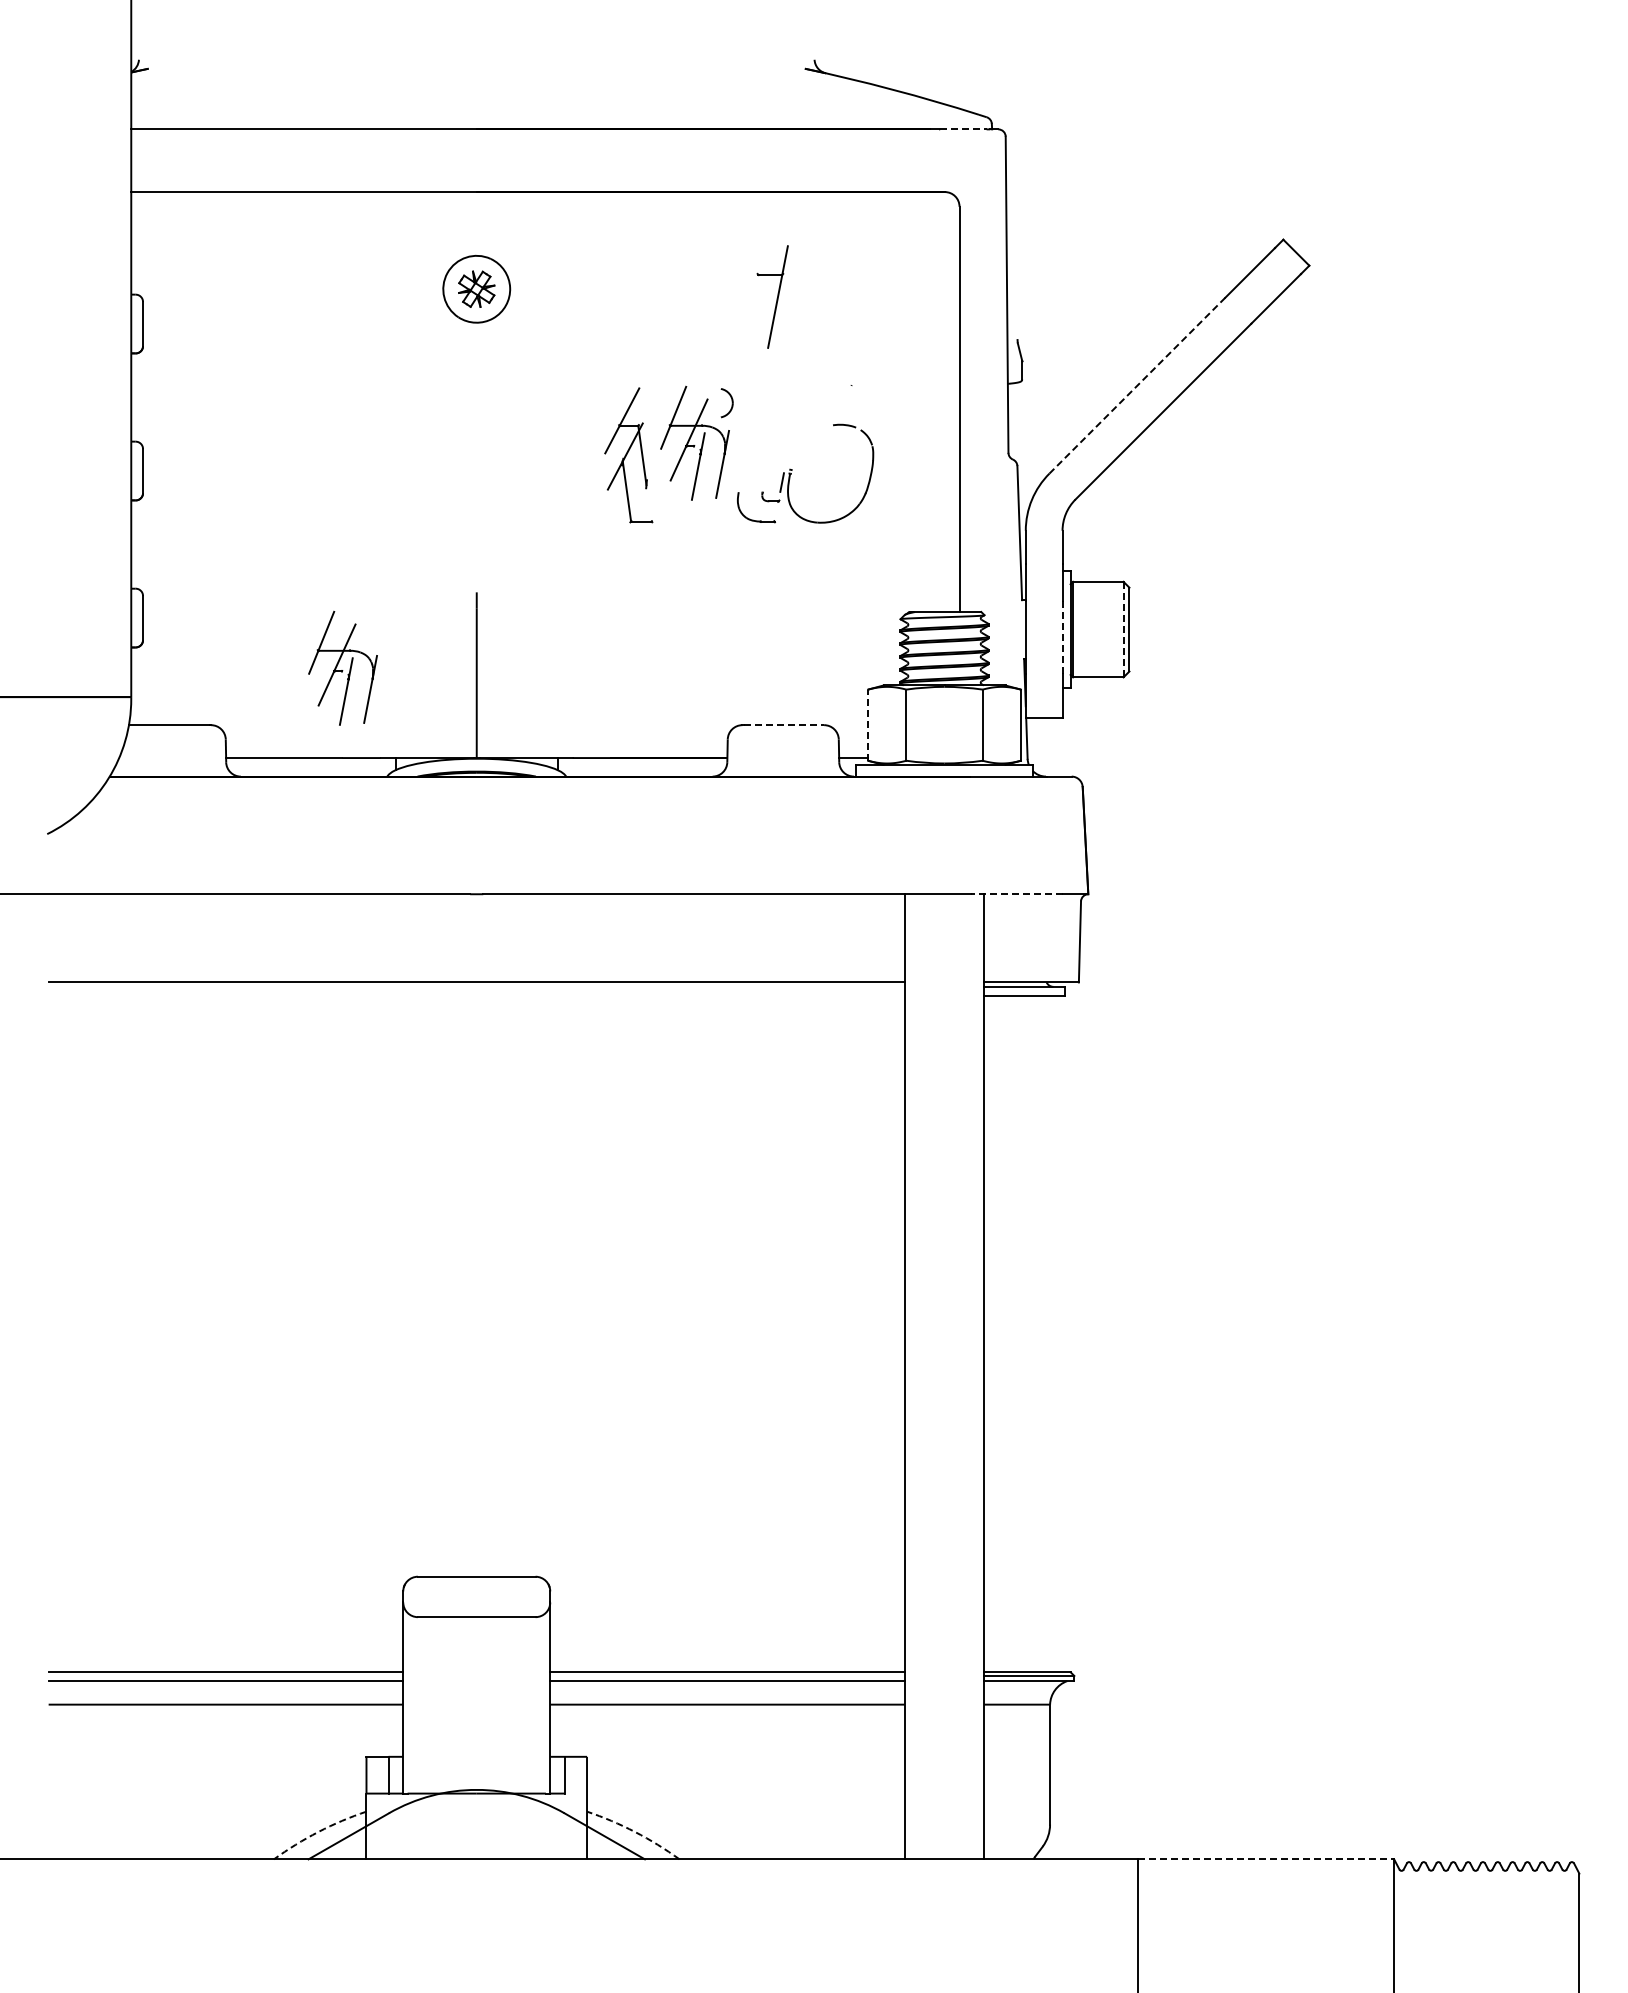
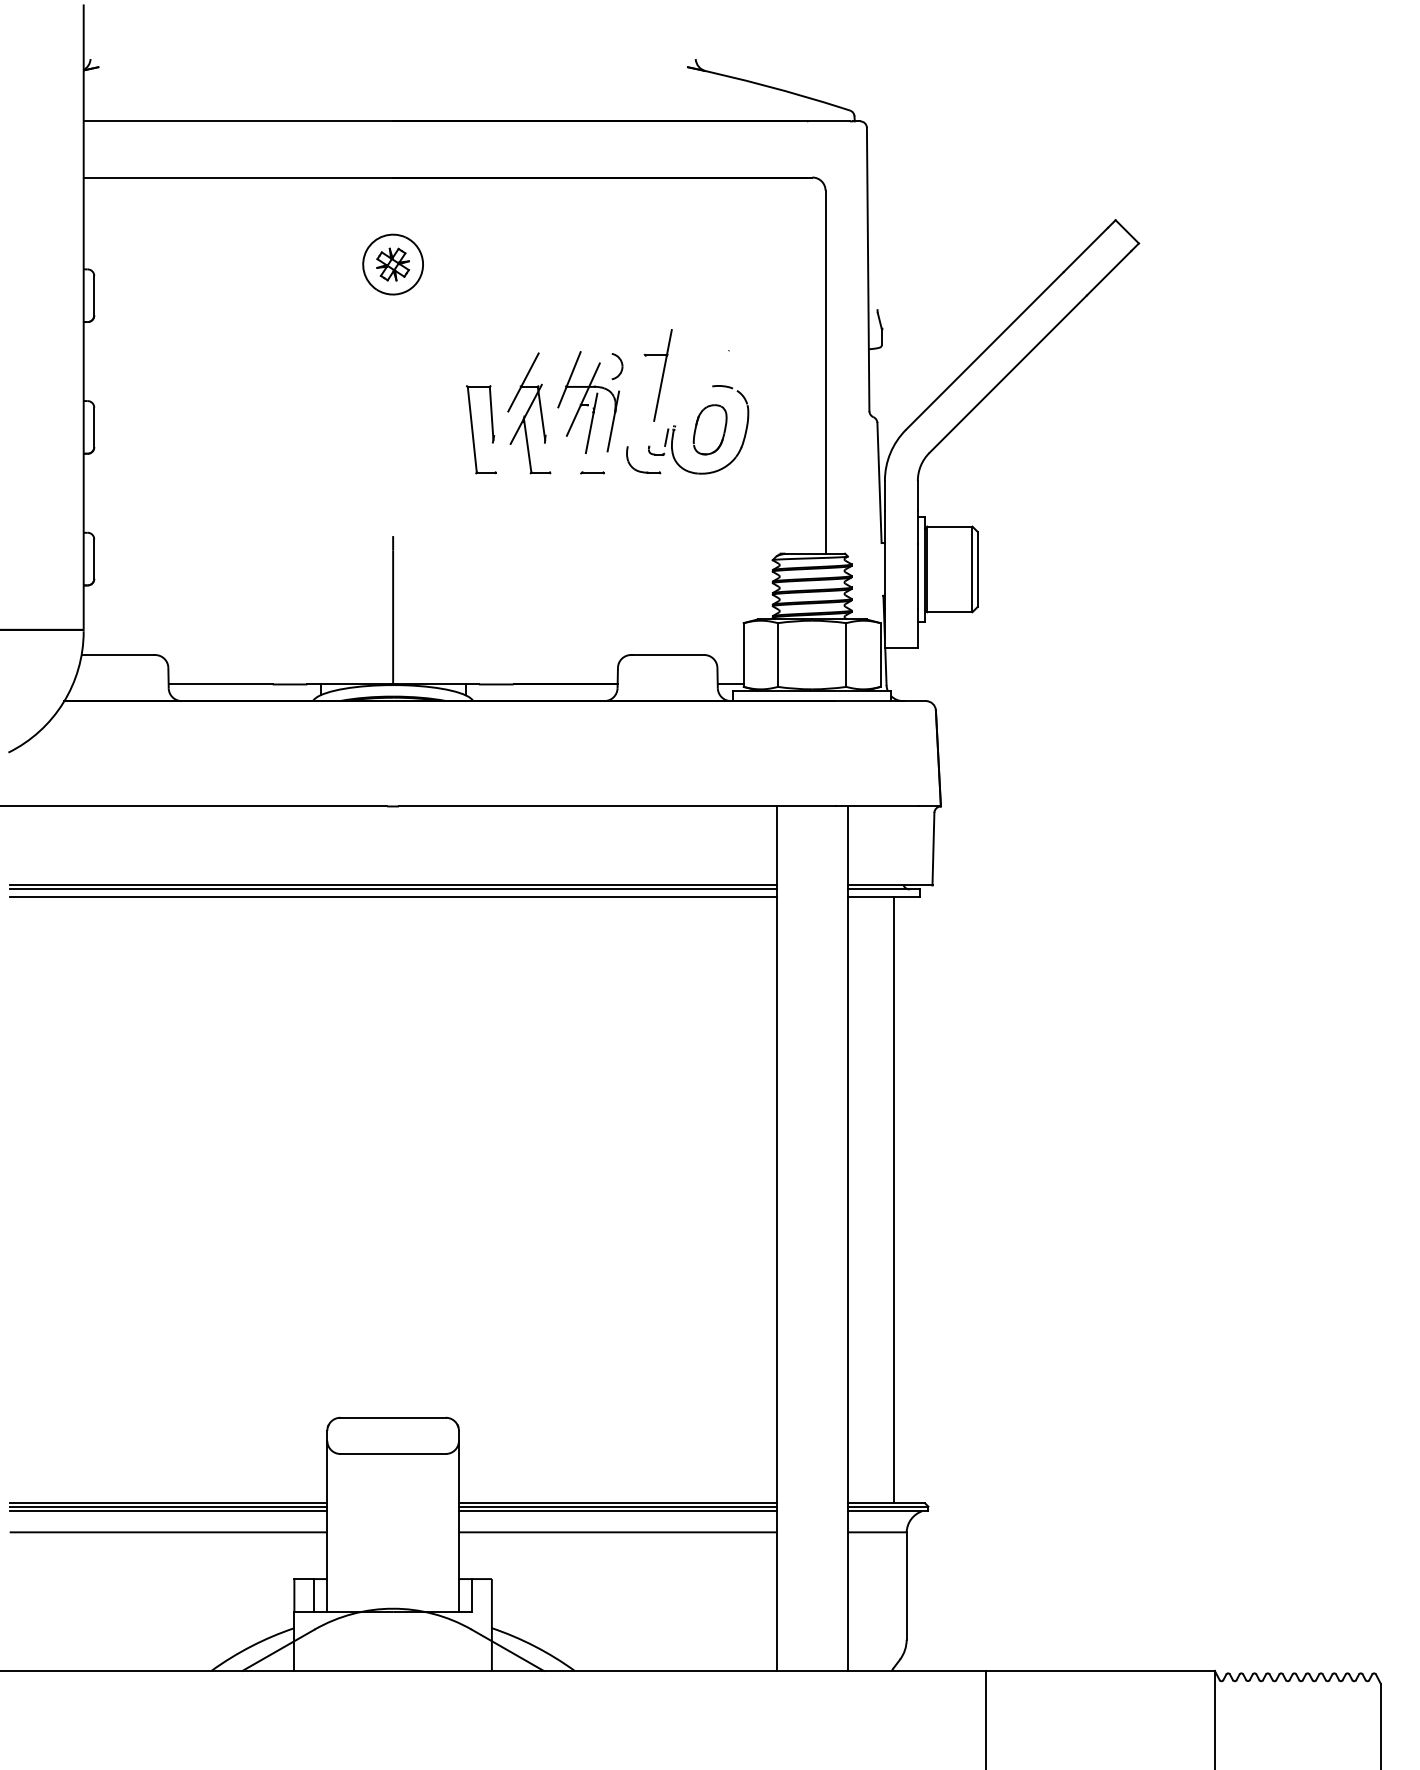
line: (963, 129) -> (829, 121), dashed -> solid
part: (772, 296) -> (658, 374), moved
line: (1137, 385) -> (984, 350), dashed -> solid
part: (830, 473) -> (710, 429), added
part: (566, 474) -> (473, 430), added
part: (699, 521) -> (592, 472), added
line: (1123, 629) -> (972, 569), dashed -> solid
line: (1062, 638) -> (917, 577), dashed -> solid
part: (342, 667) -> (272, 603), removed
line: (784, 725) -> (668, 655), dashed -> solid
line: (868, 725) -> (744, 655), dashed -> solid
line: (1016, 894) -> (876, 806), dashed -> solid
line: (476, 986) -> (392, 889), added
line: (476, 995) -> (392, 897), added
line: (1035, 1333) -> (893, 1199), added
line: (225, 1675) -> (168, 1506), added
line: (727, 1675) -> (617, 1506), added
arc: (318, 1832) -> (251, 1646), dashed -> solid
arc: (635, 1832) -> (535, 1646), dashed -> solid
line: (1266, 1859) -> (1100, 1671), dashed -> solid

